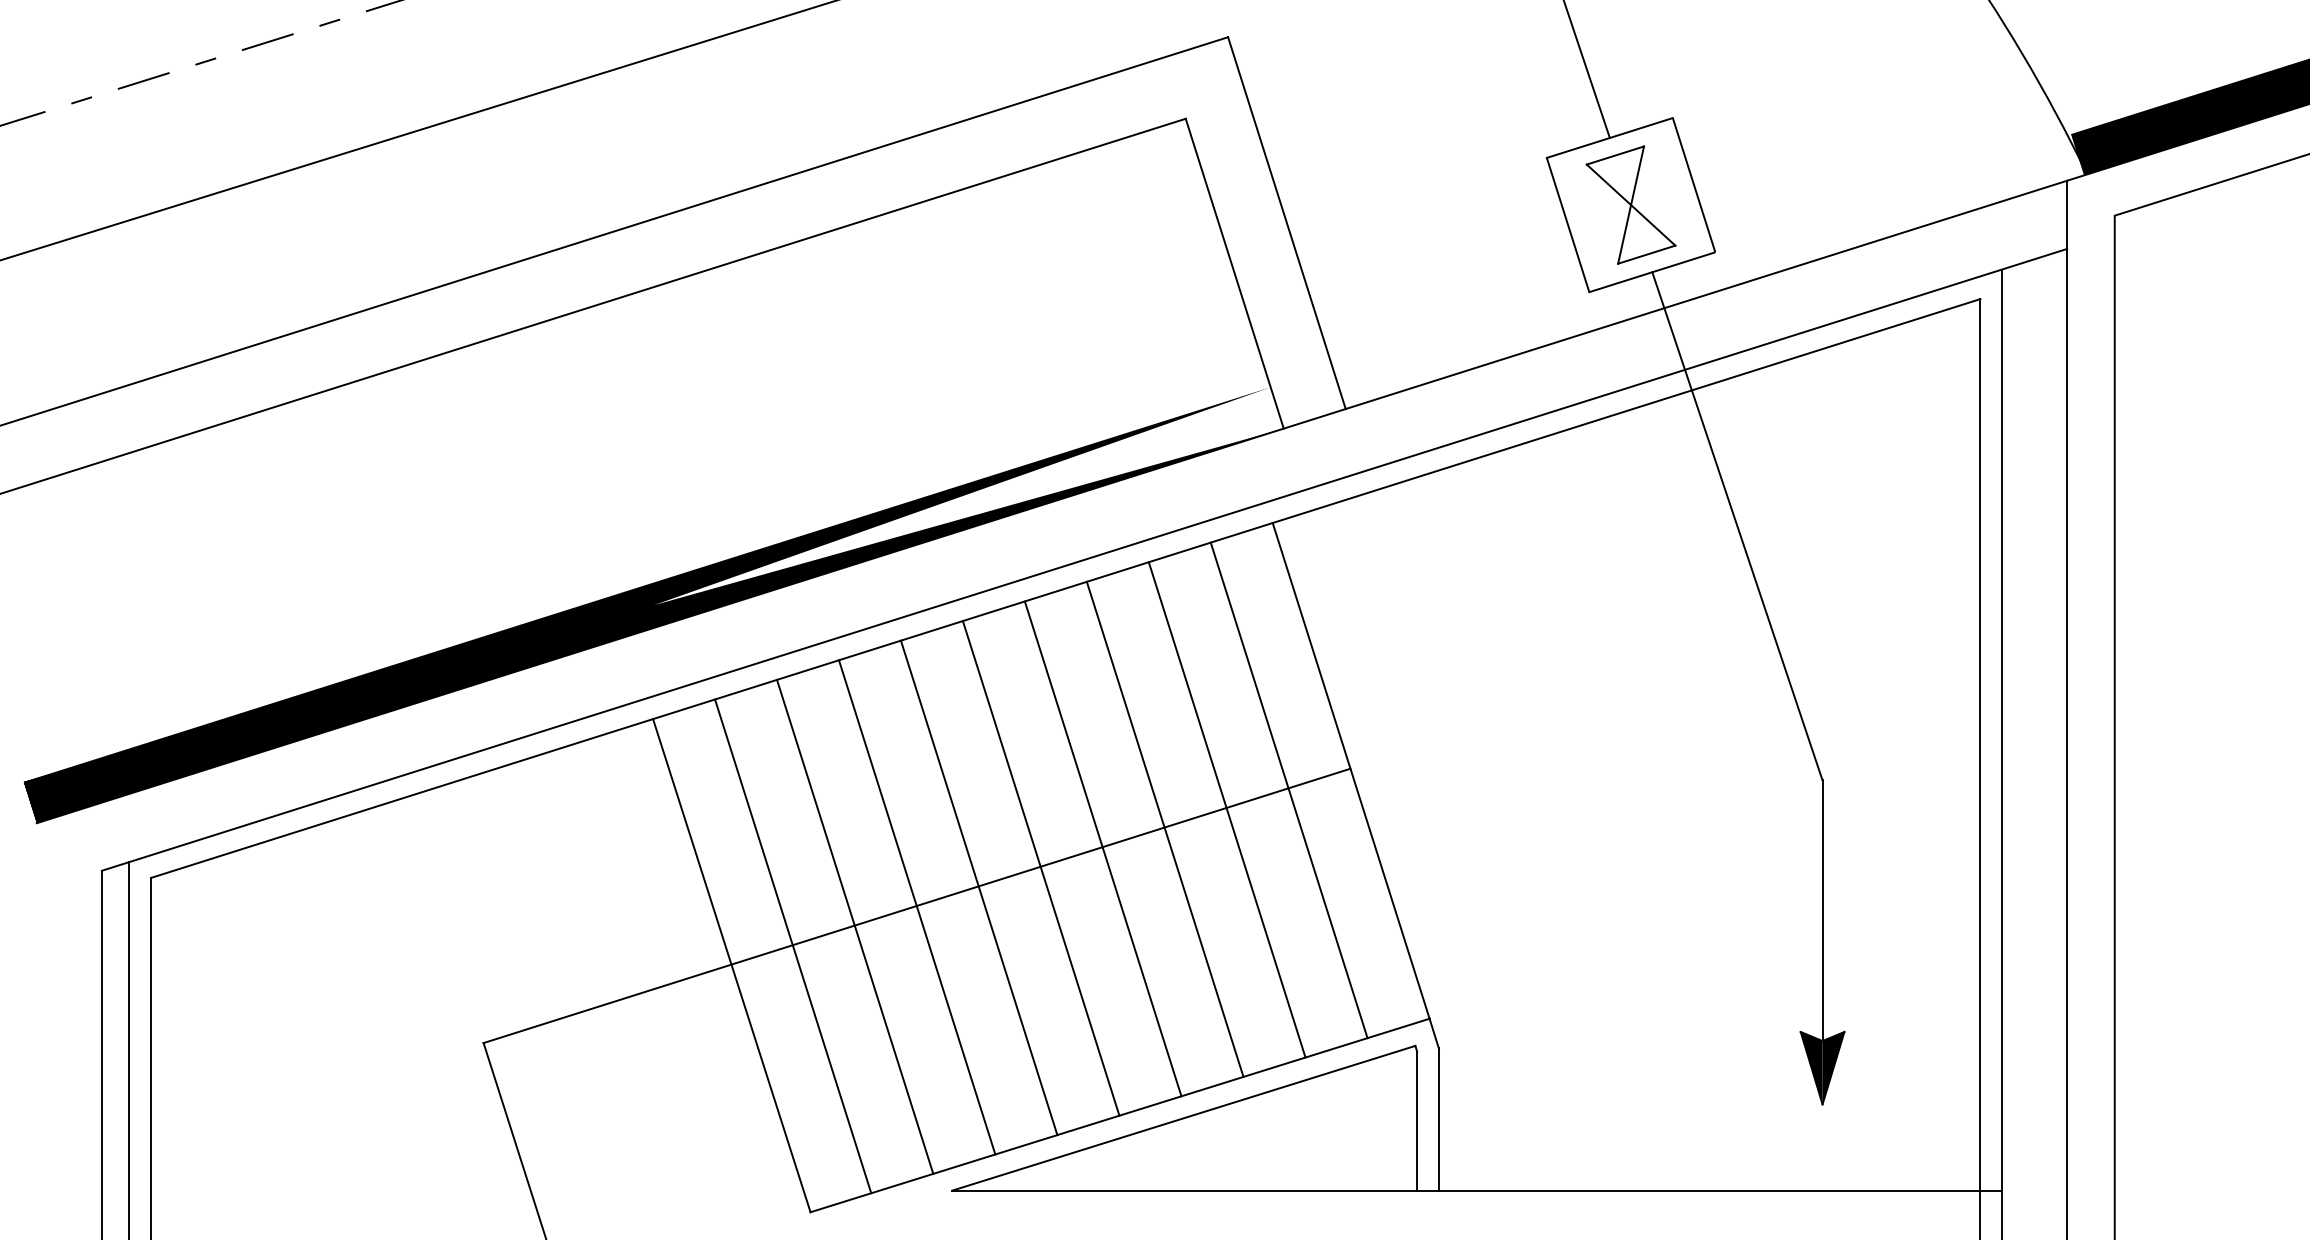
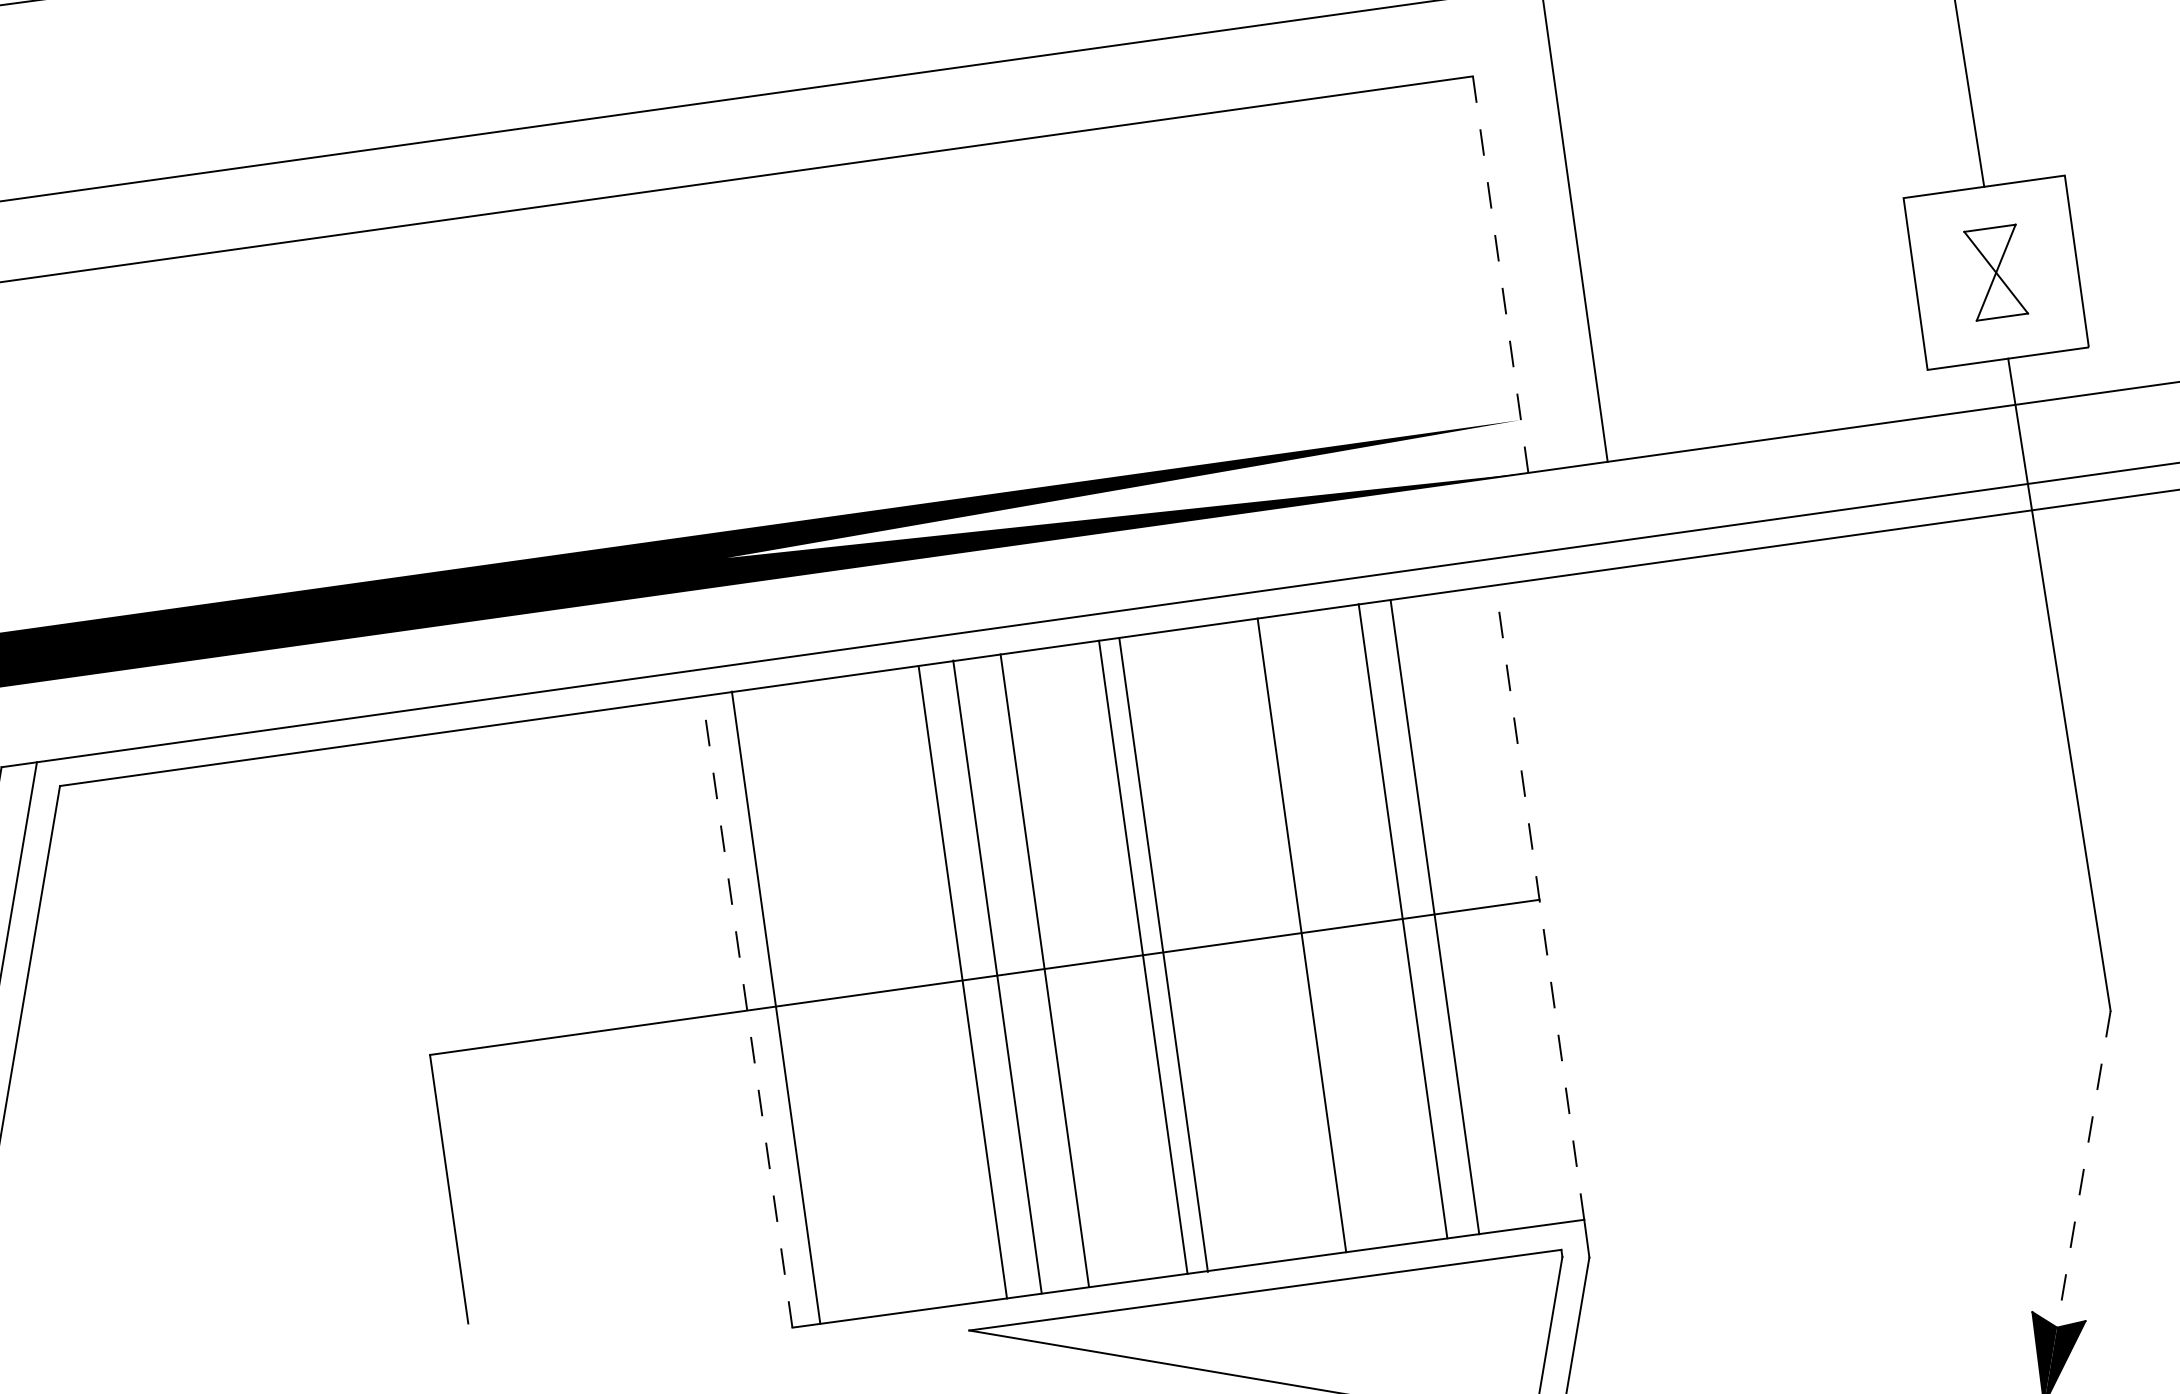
part: (1630, 204) -> (1995, 271), size x0.7
line: (1234, 273) -> (1500, 274), solid -> dashed
line: (1351, 770) -> (1540, 902), solid -> dashed
line: (1288, 790) -> (1402, 921), moved
line: (1226, 809) -> (1434, 916), moved
line: (1102, 848) -> (1162, 954), moved
line: (978, 887) -> (996, 976), moved
line: (916, 907) -> (1043, 970), moved
line: (1822, 911) -> (2083, 1170), solid -> dashed
line: (855, 926) -> (963, 982), moved
line: (793, 946) -> (776, 1007), moved
line: (731, 965) -> (747, 1011), solid -> dashed

